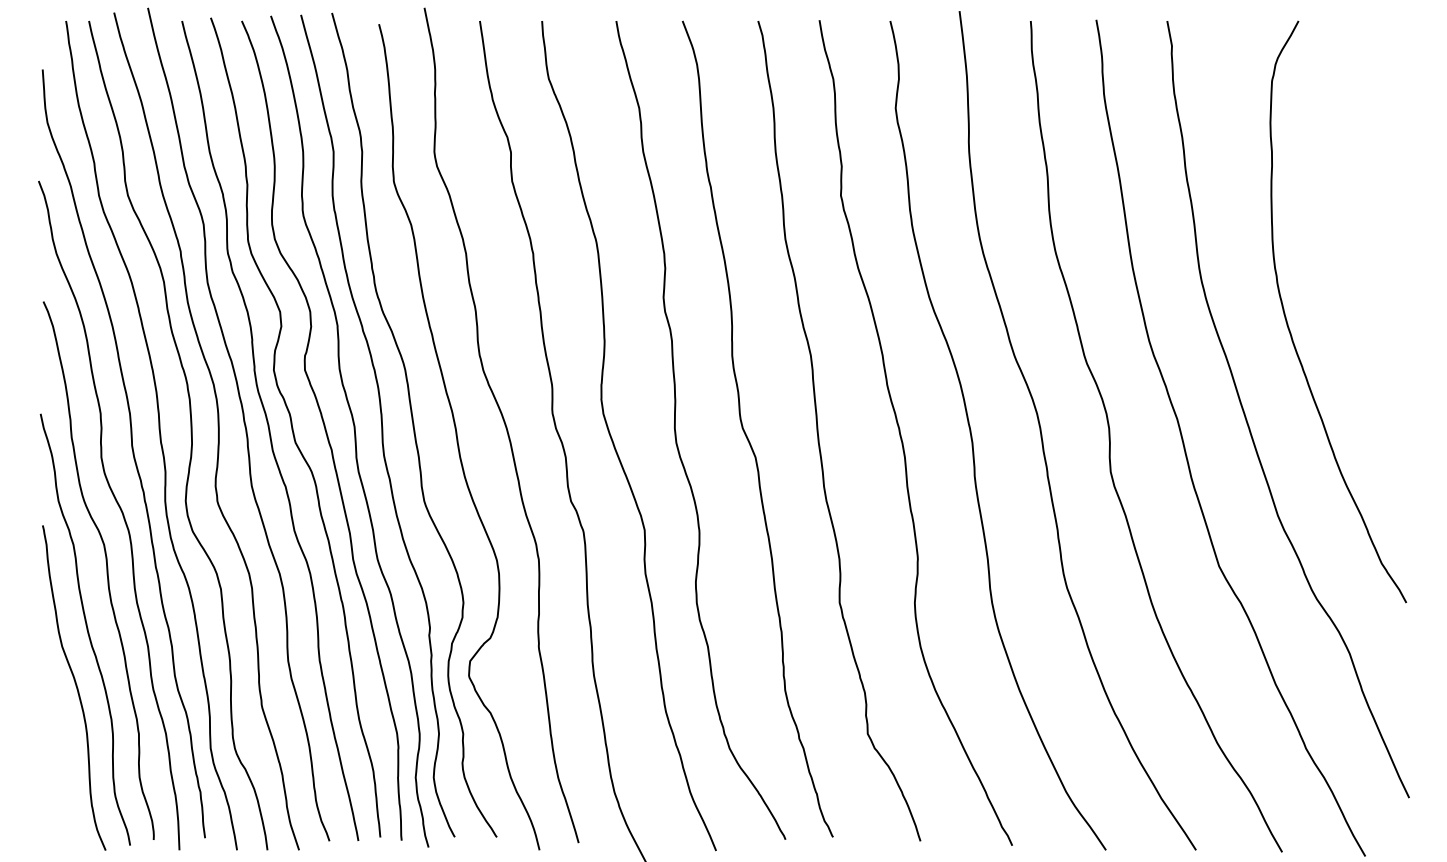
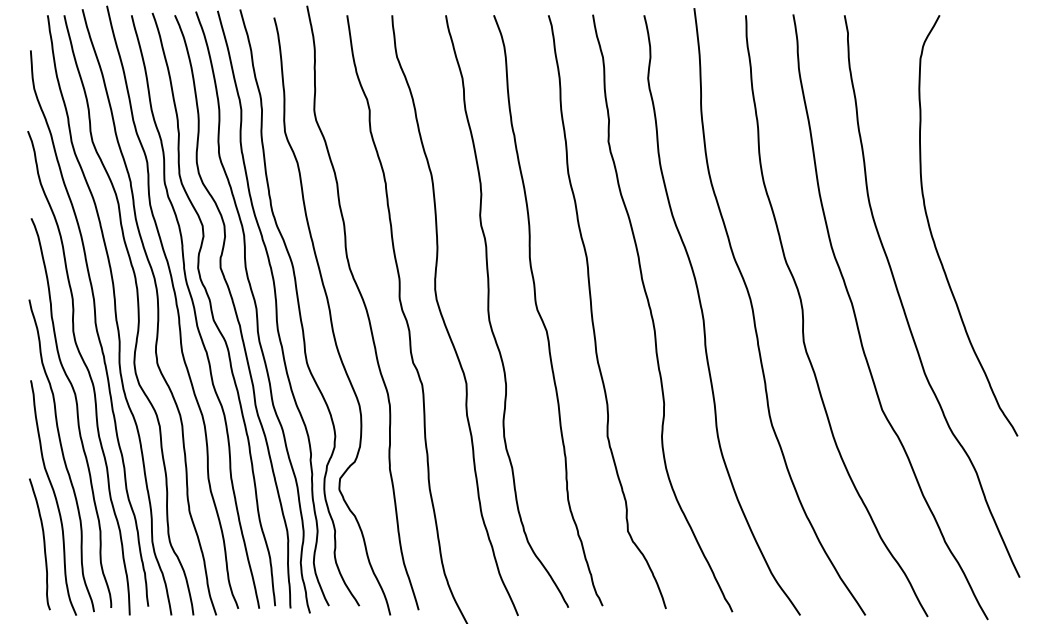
curve: (60, 752) -> (43, 544), added

